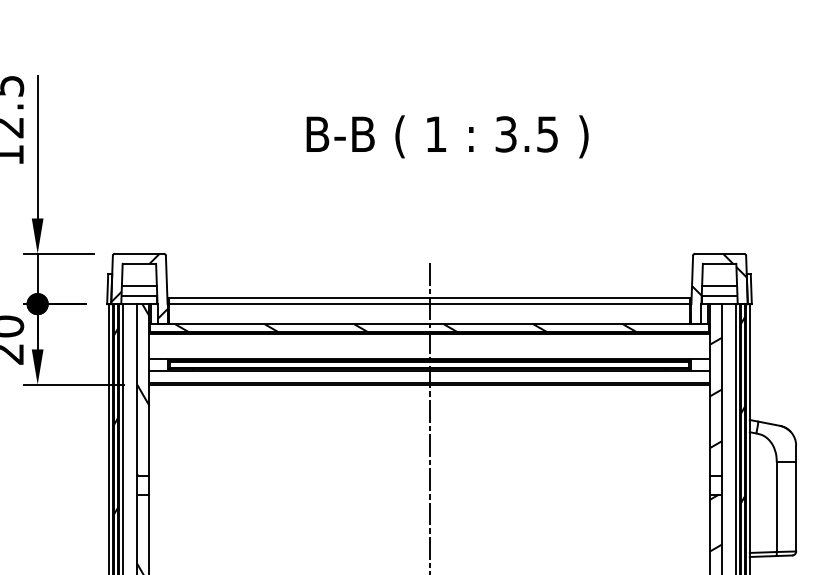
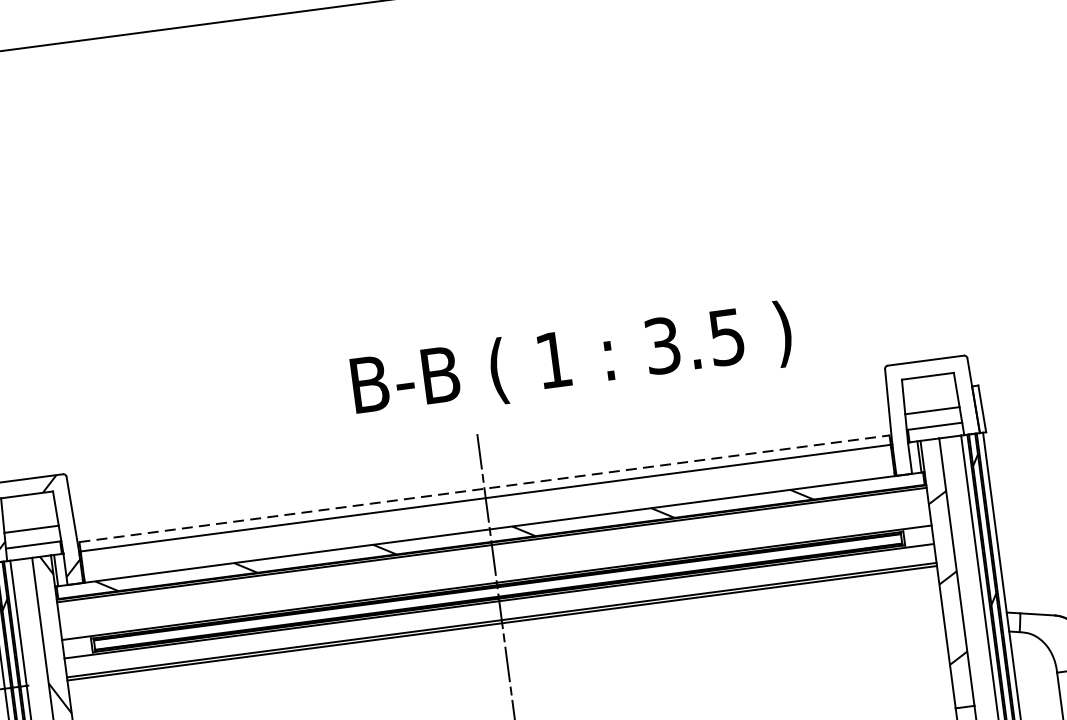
text: (447, 136) -> (571, 361), moved
hatch: (719, 274) -> (929, 392), removed
line: (429, 298) -> (484, 489), solid -> dashed

